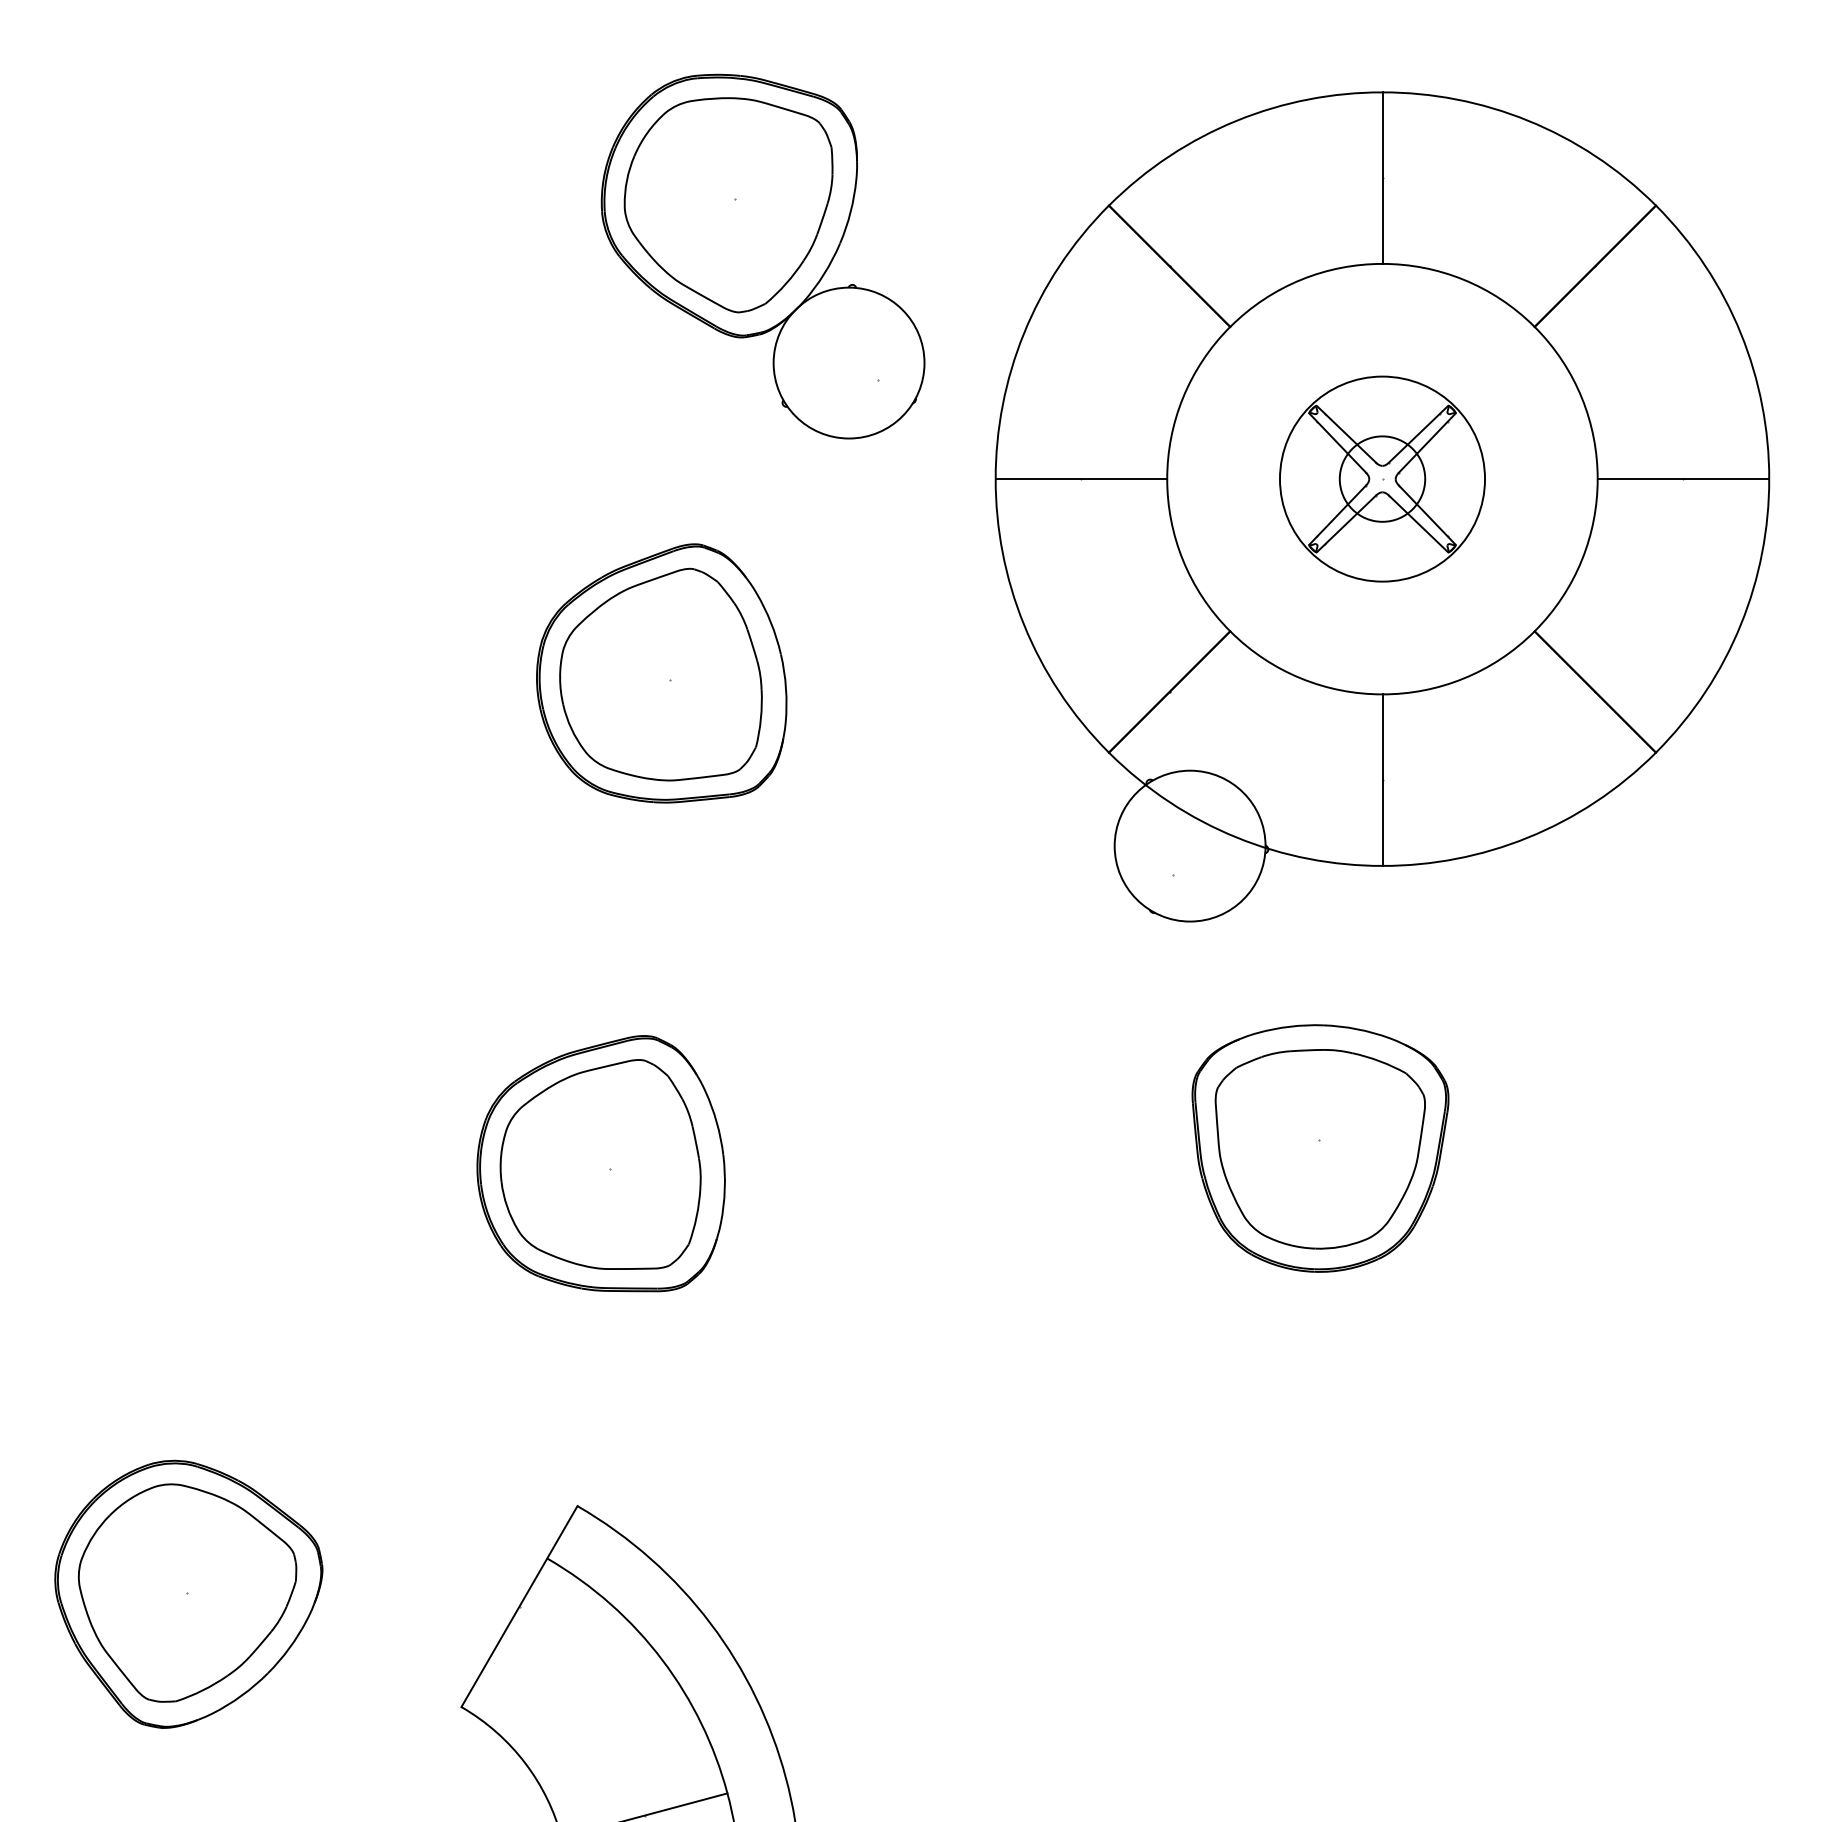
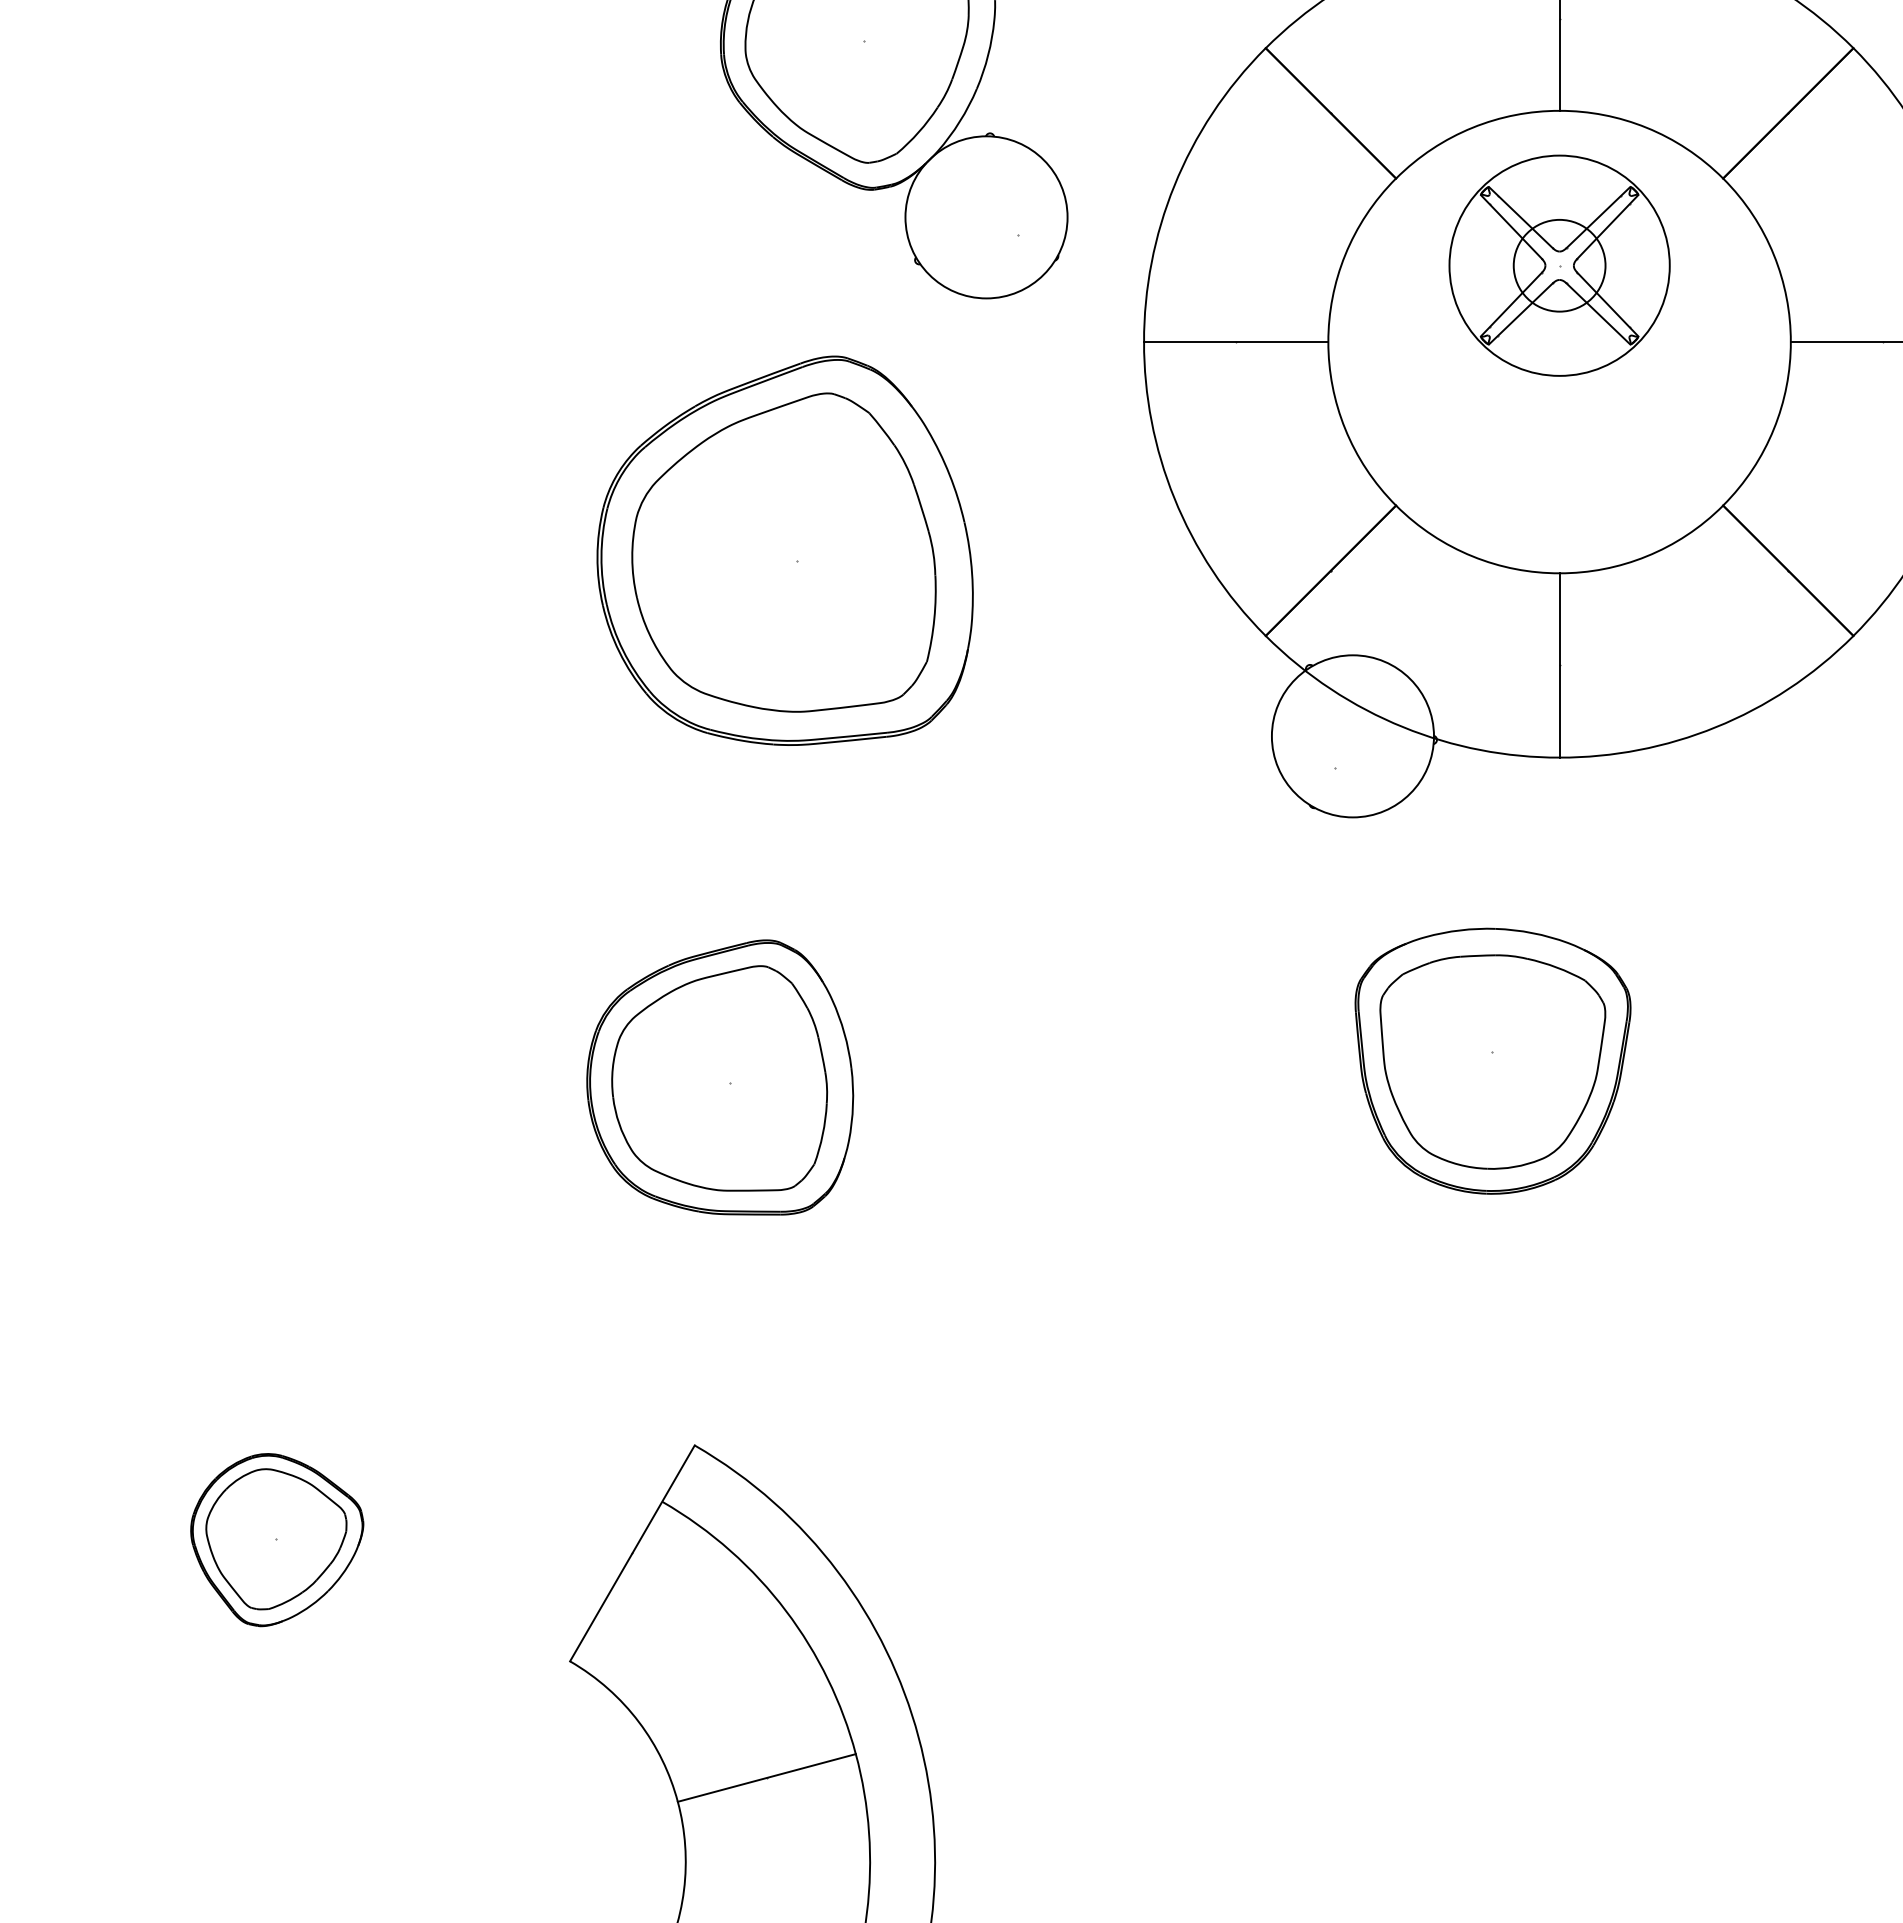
part: (1382, 478) -> (1559, 265), moved
part: (661, 673) -> (785, 550), size x1.4
part: (188, 1593) -> (276, 1539), size x0.6

